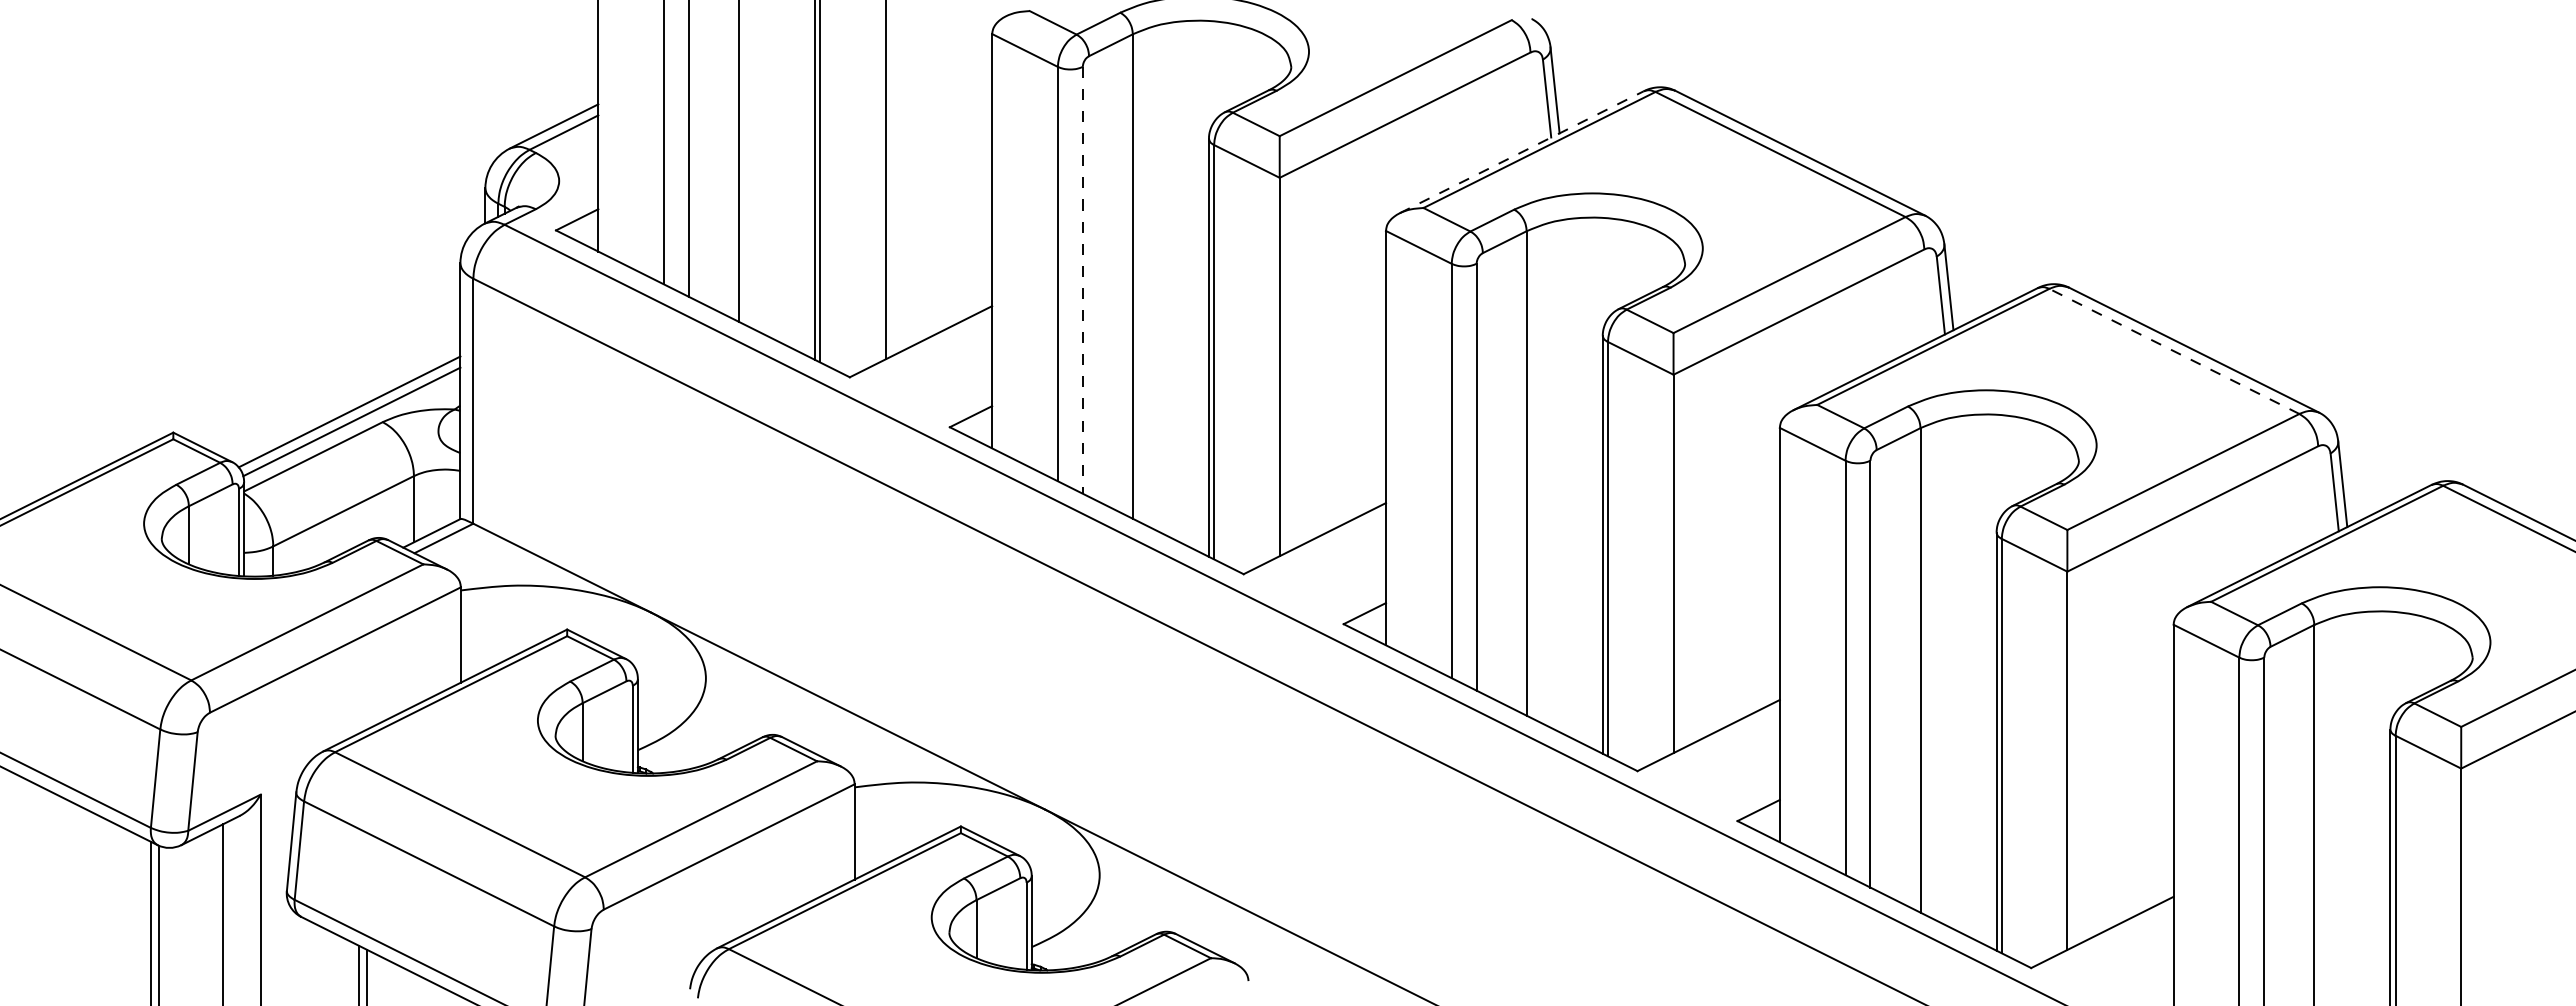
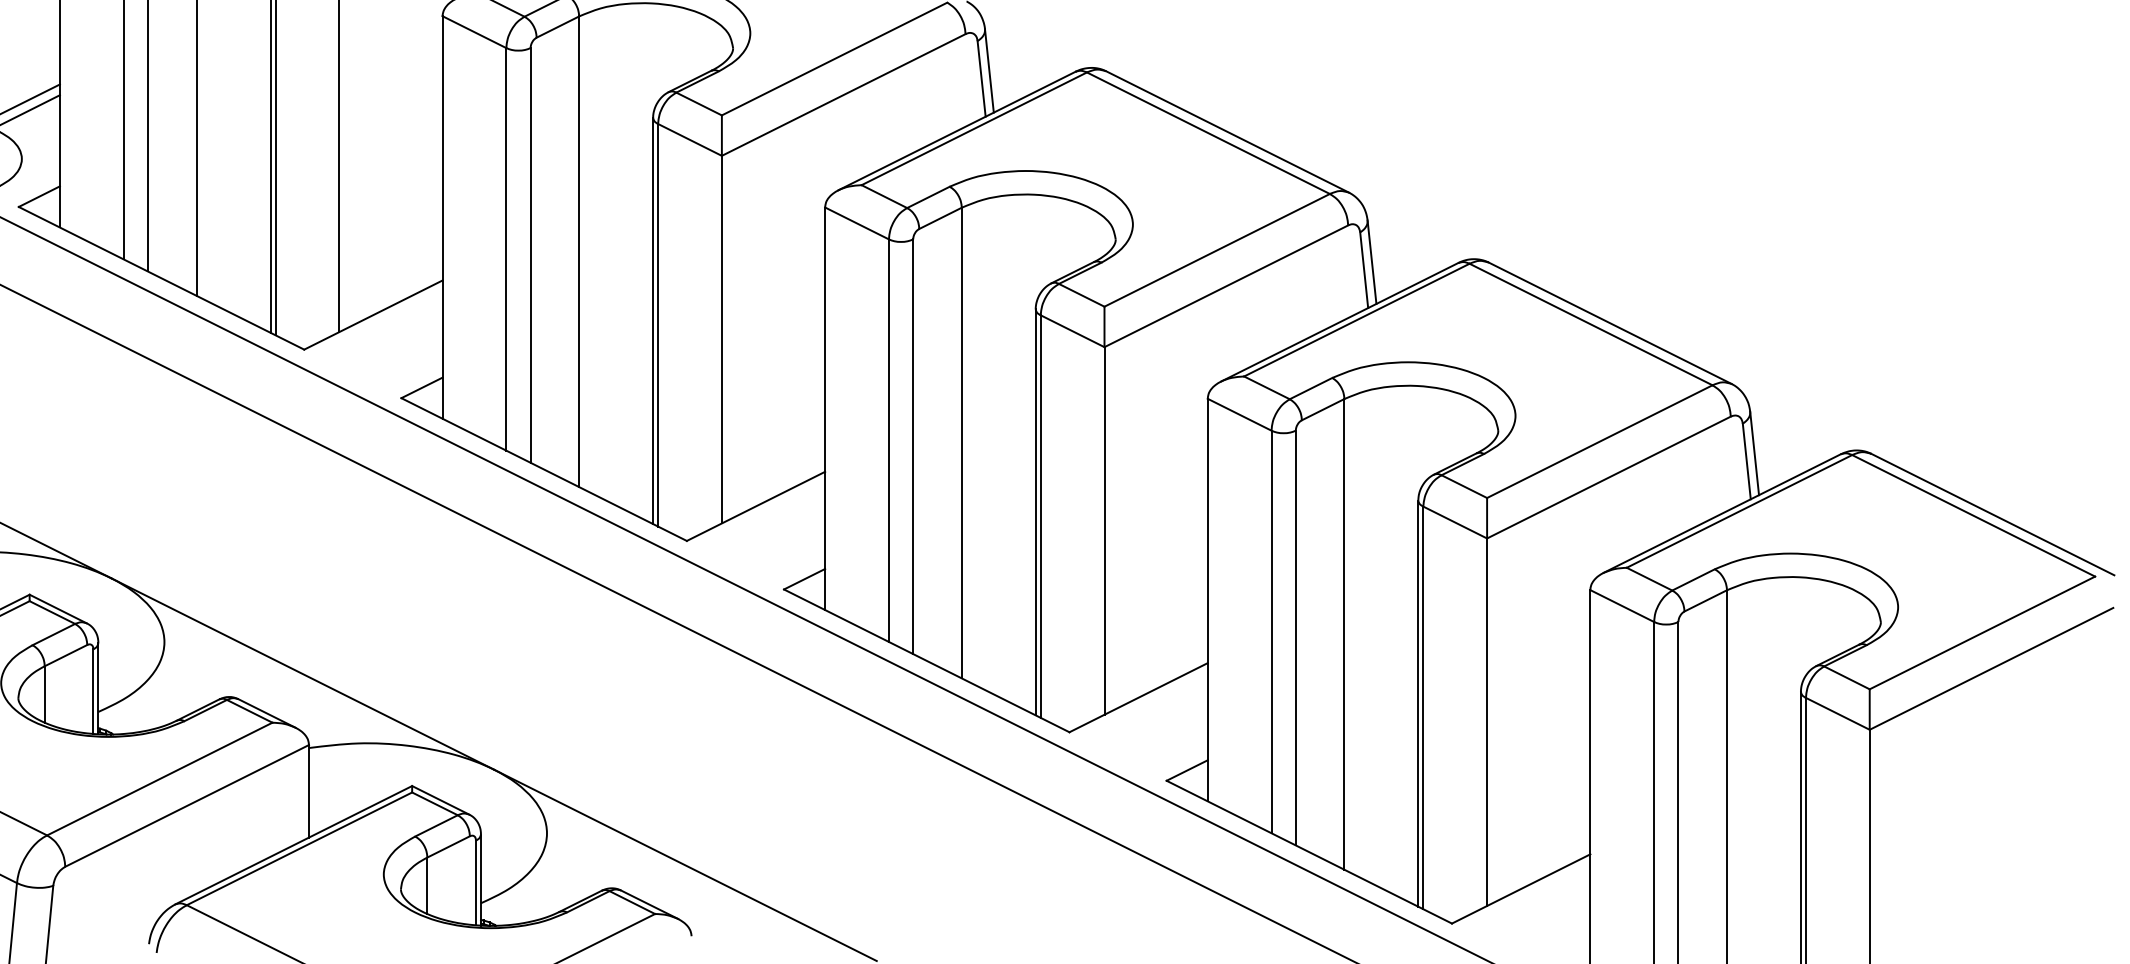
line: (1522, 152) -> (957, 131), dashed -> solid
line: (1082, 280) -> (530, 255), dashed -> solid
line: (2174, 351) -> (1591, 324), dashed -> solid

